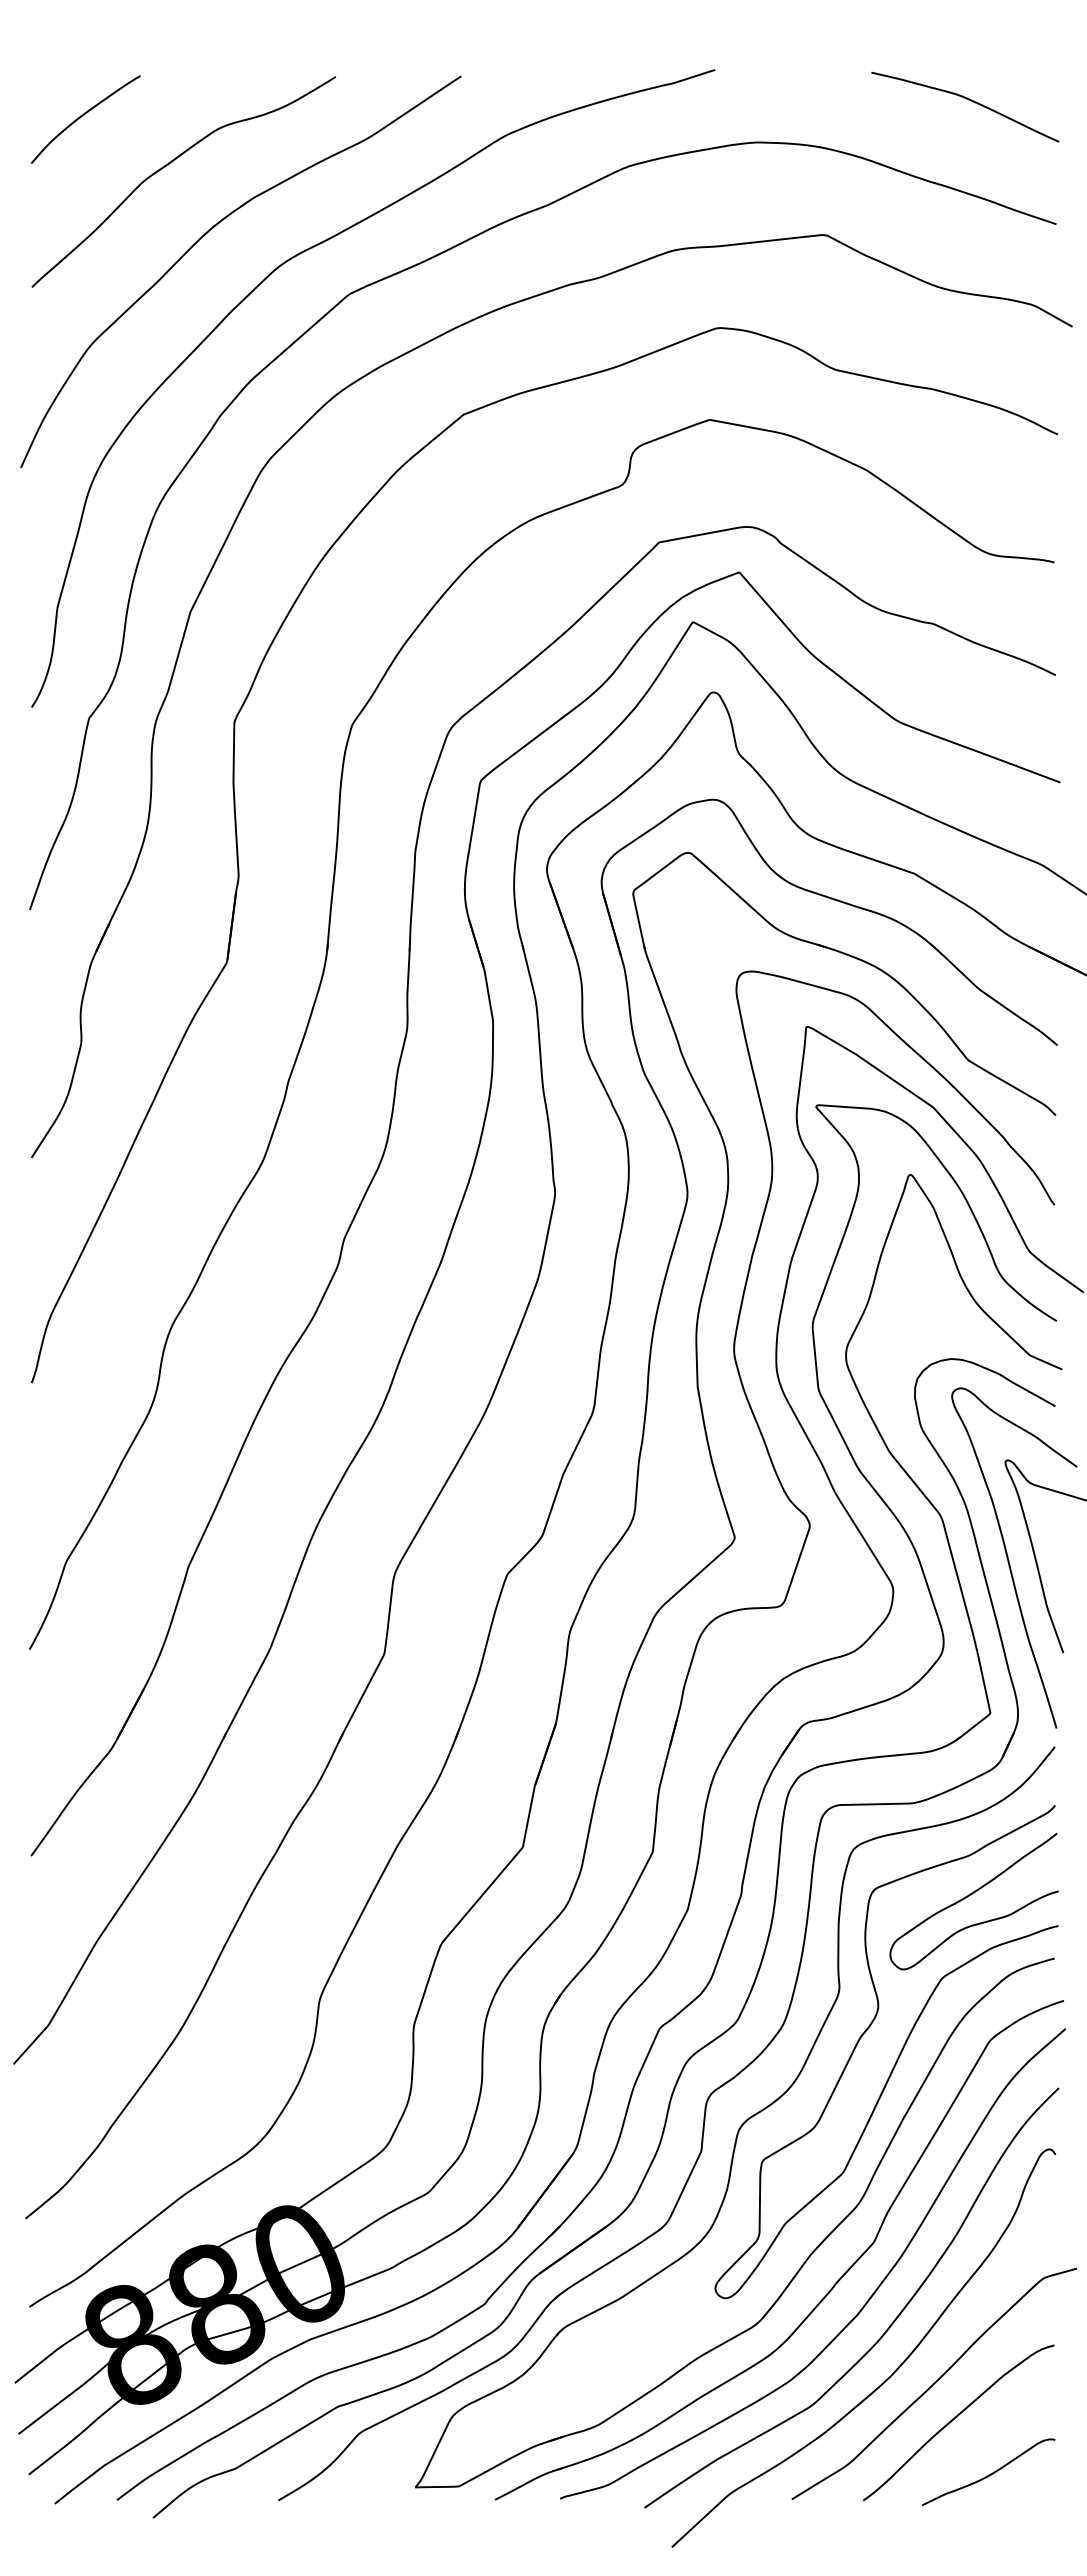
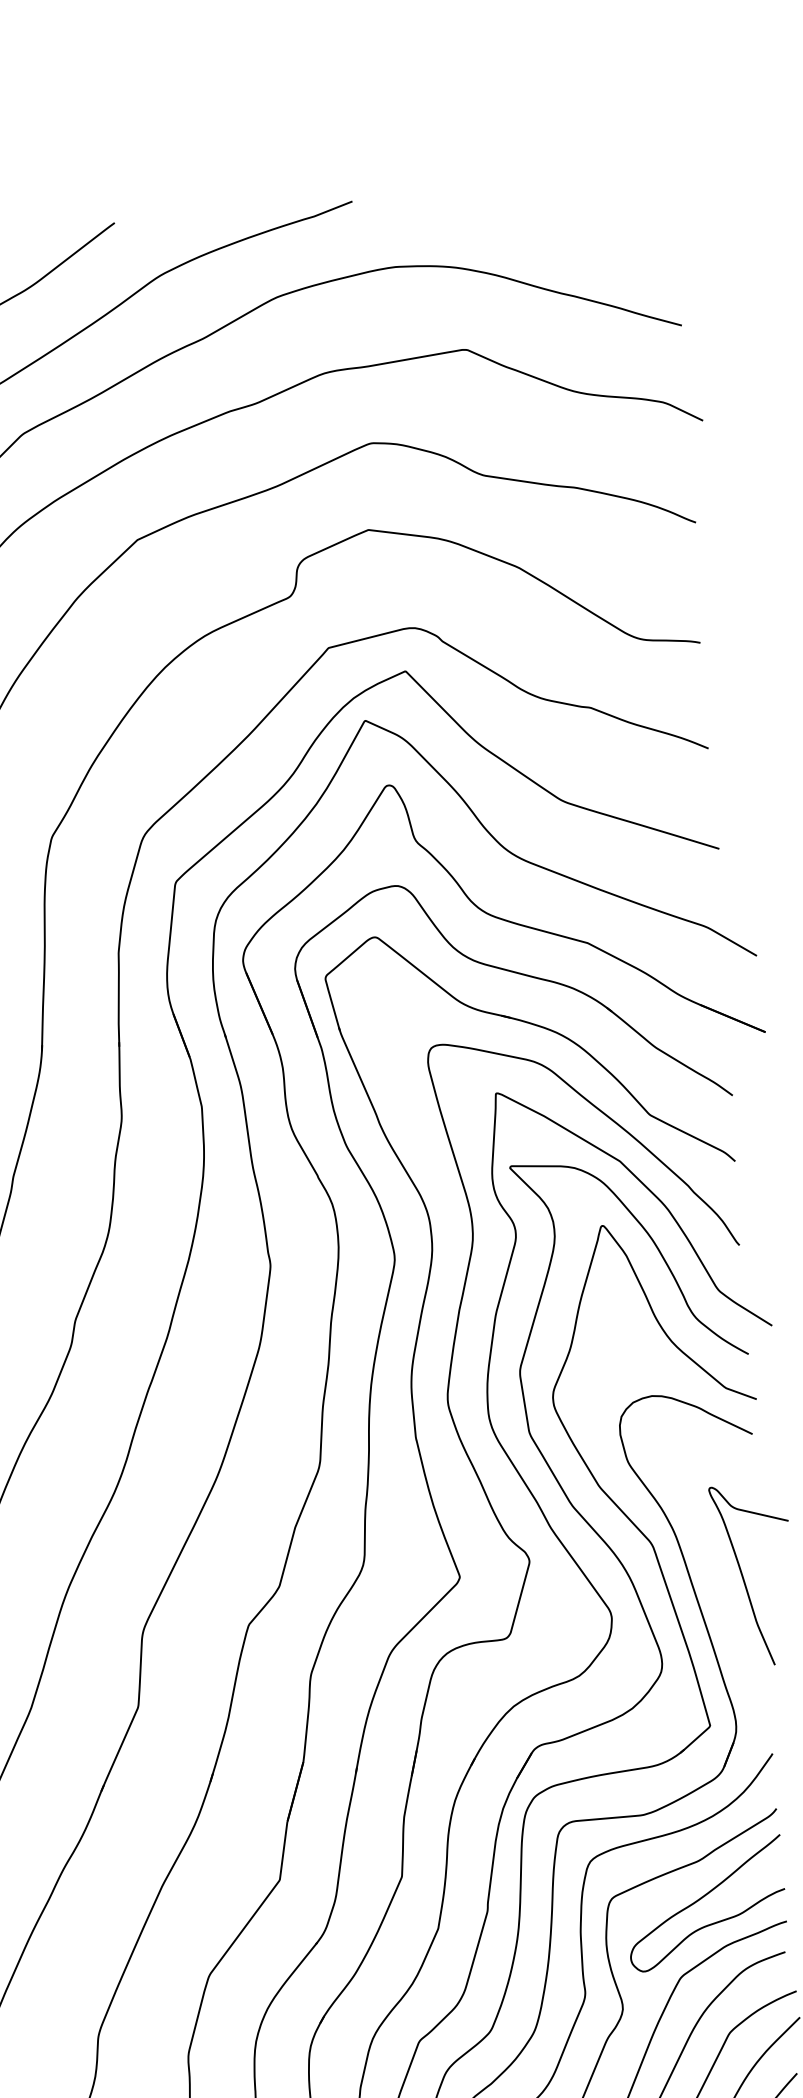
curve: (968, 100) -> (591, 214), removed
curve: (1009, 1560) -> (718, 1581), removed

